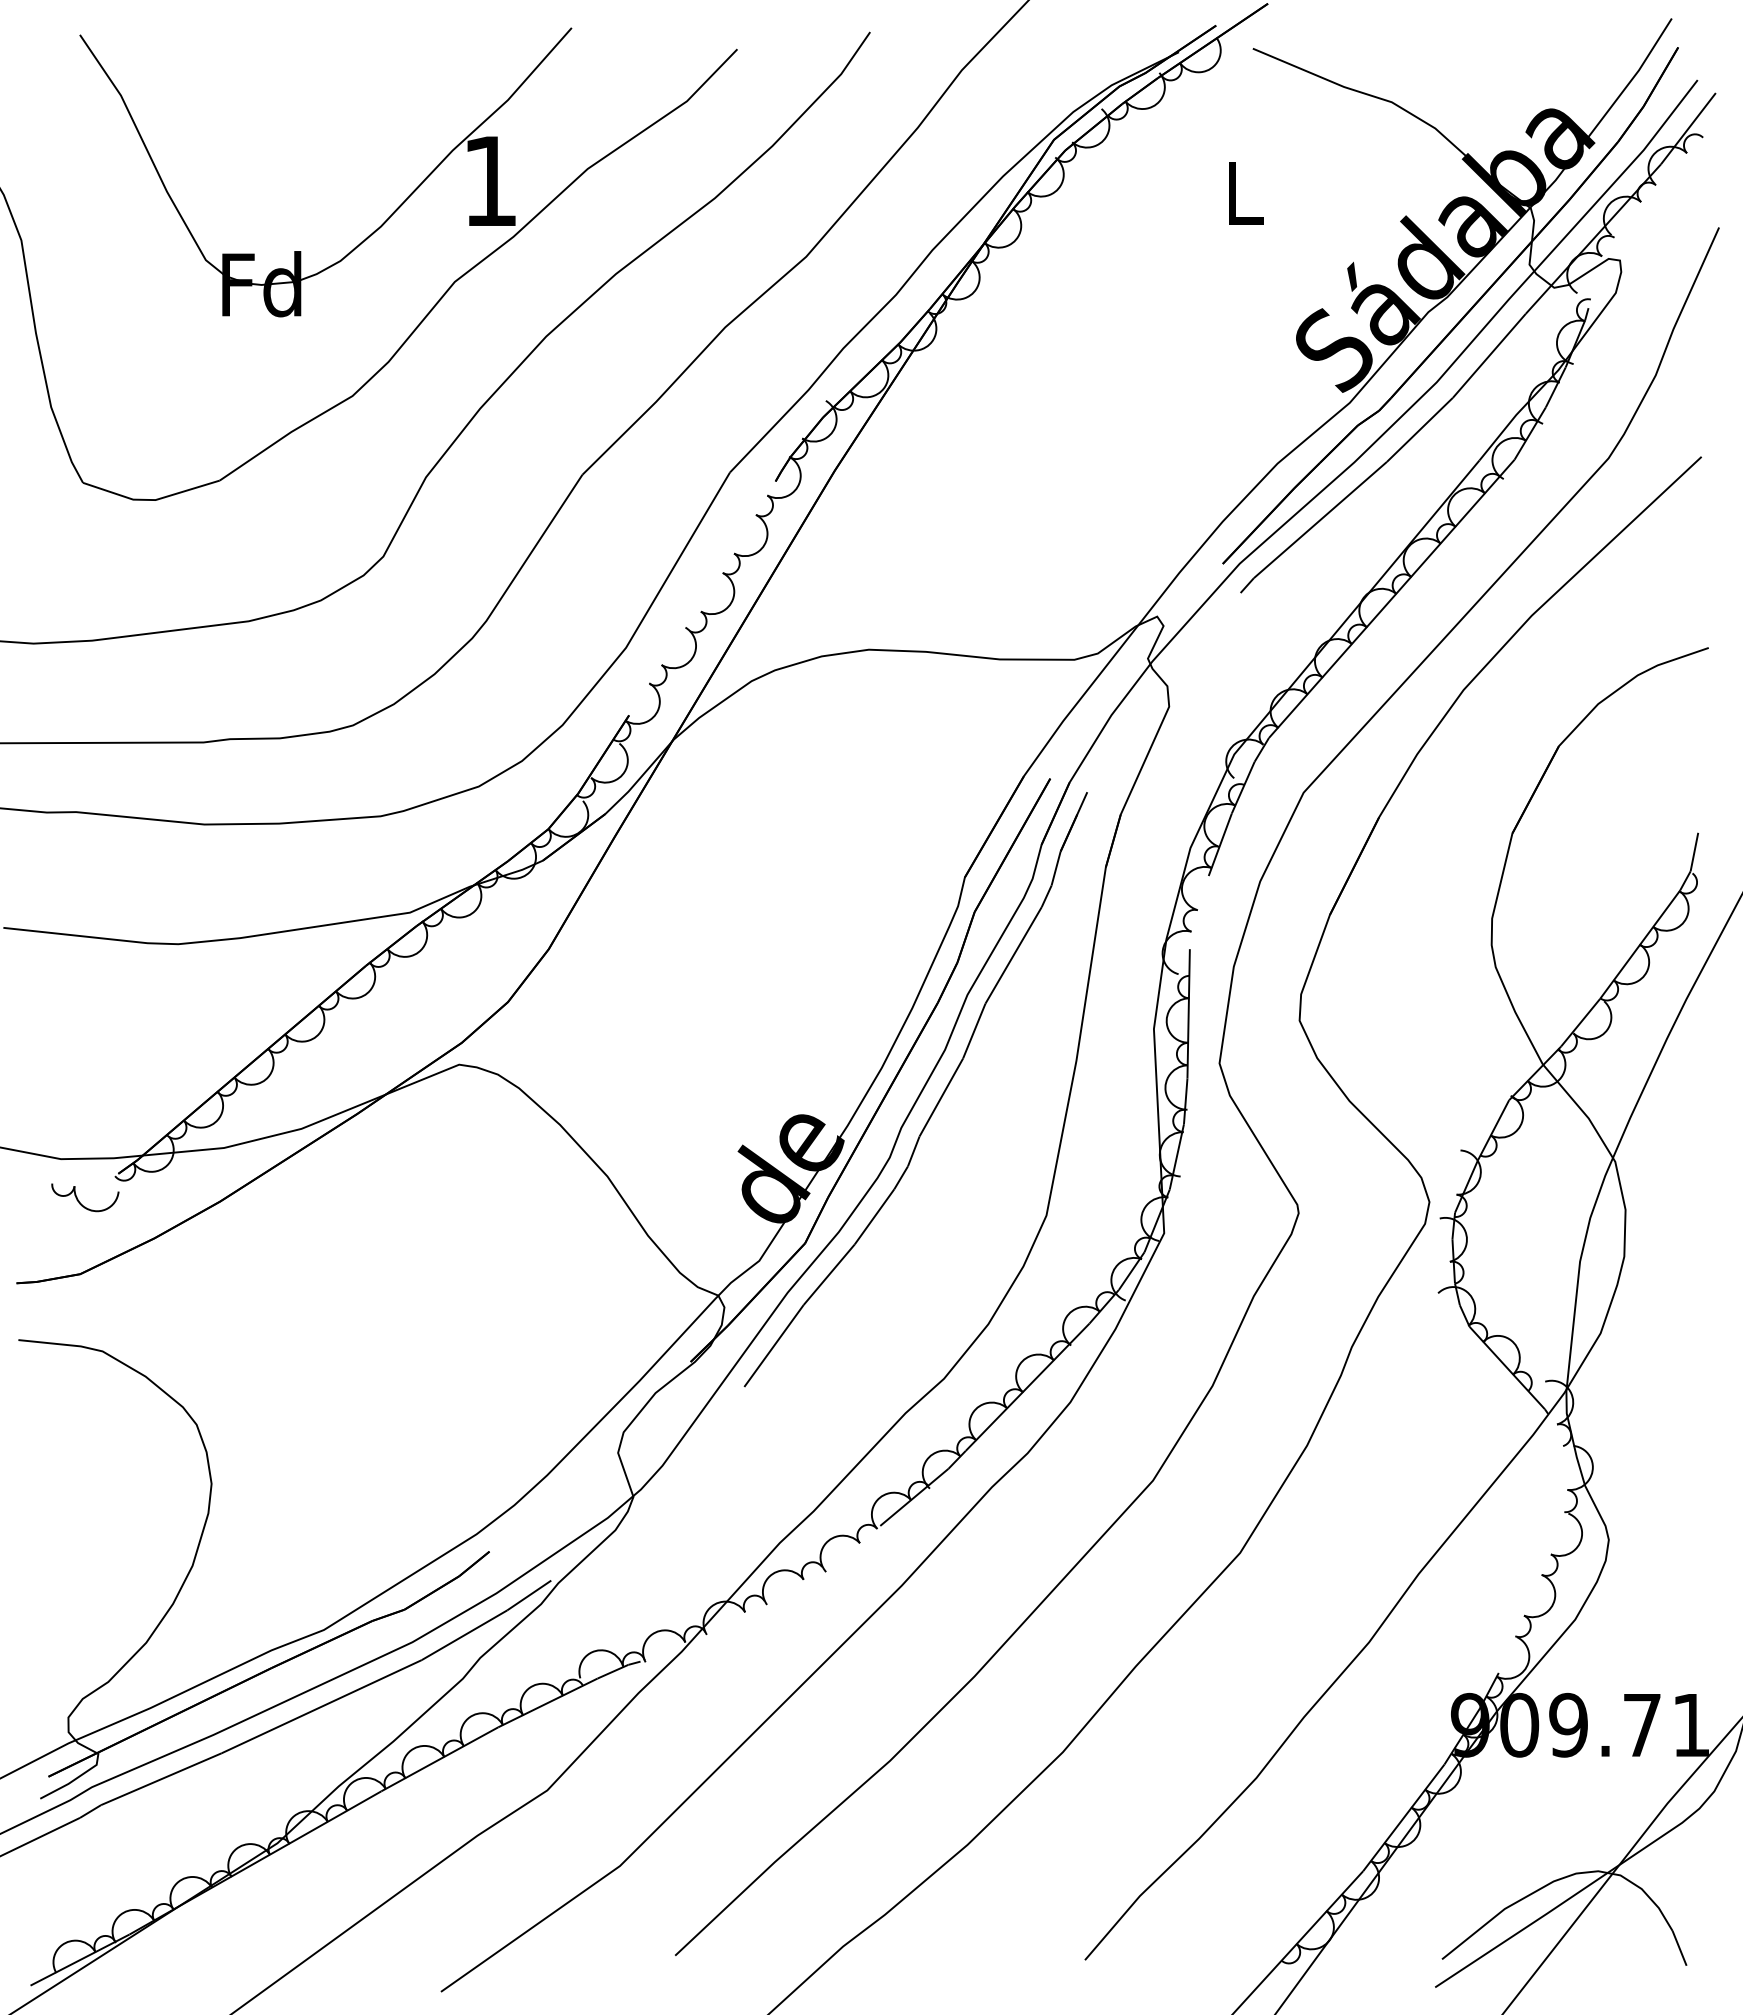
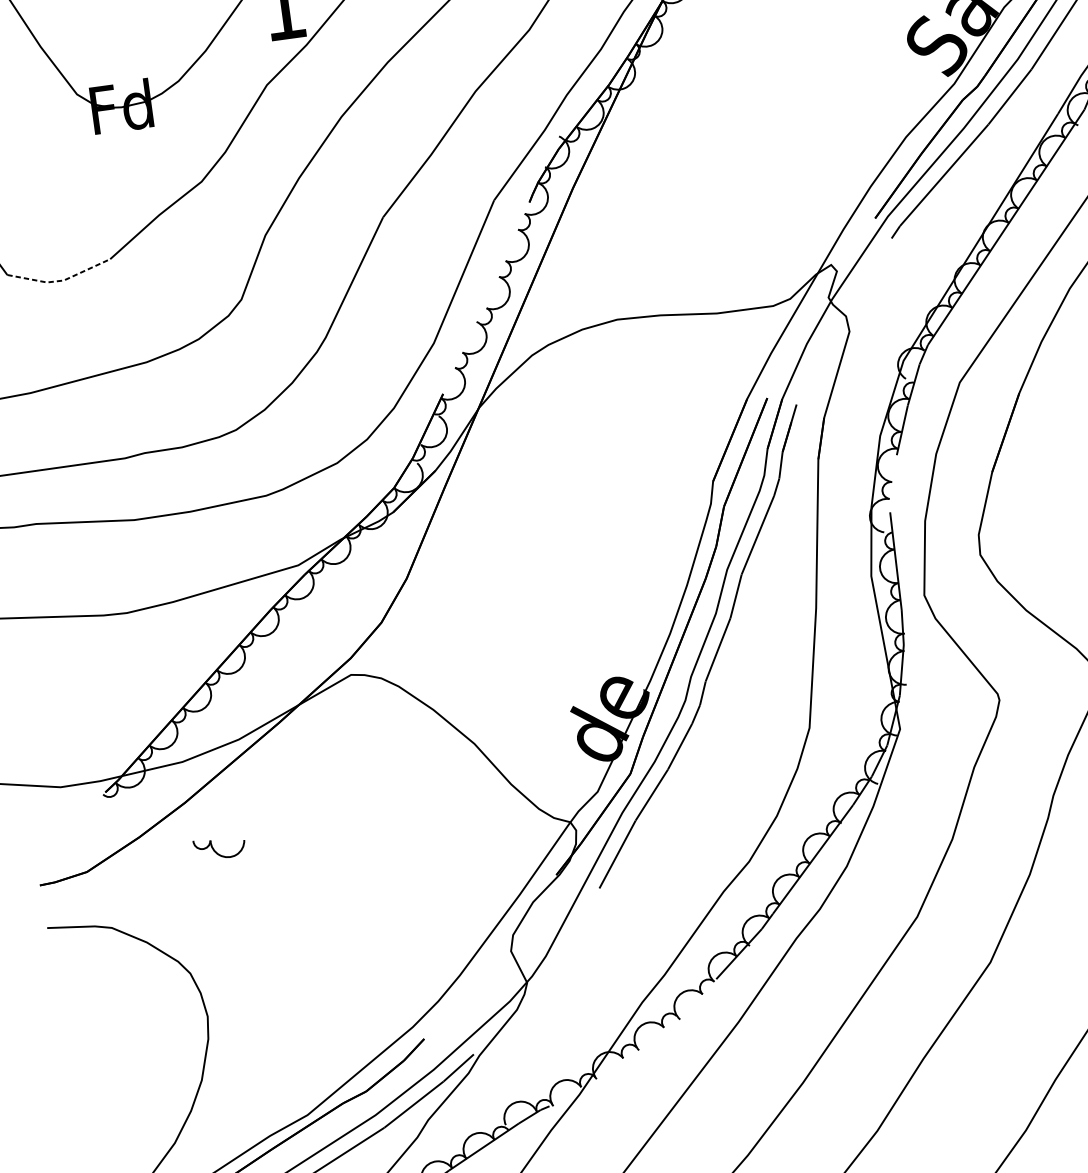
line: (151, 500) -> (60, 281), solid -> dashed
part: (79, 1200) -> (215, 850), moved

